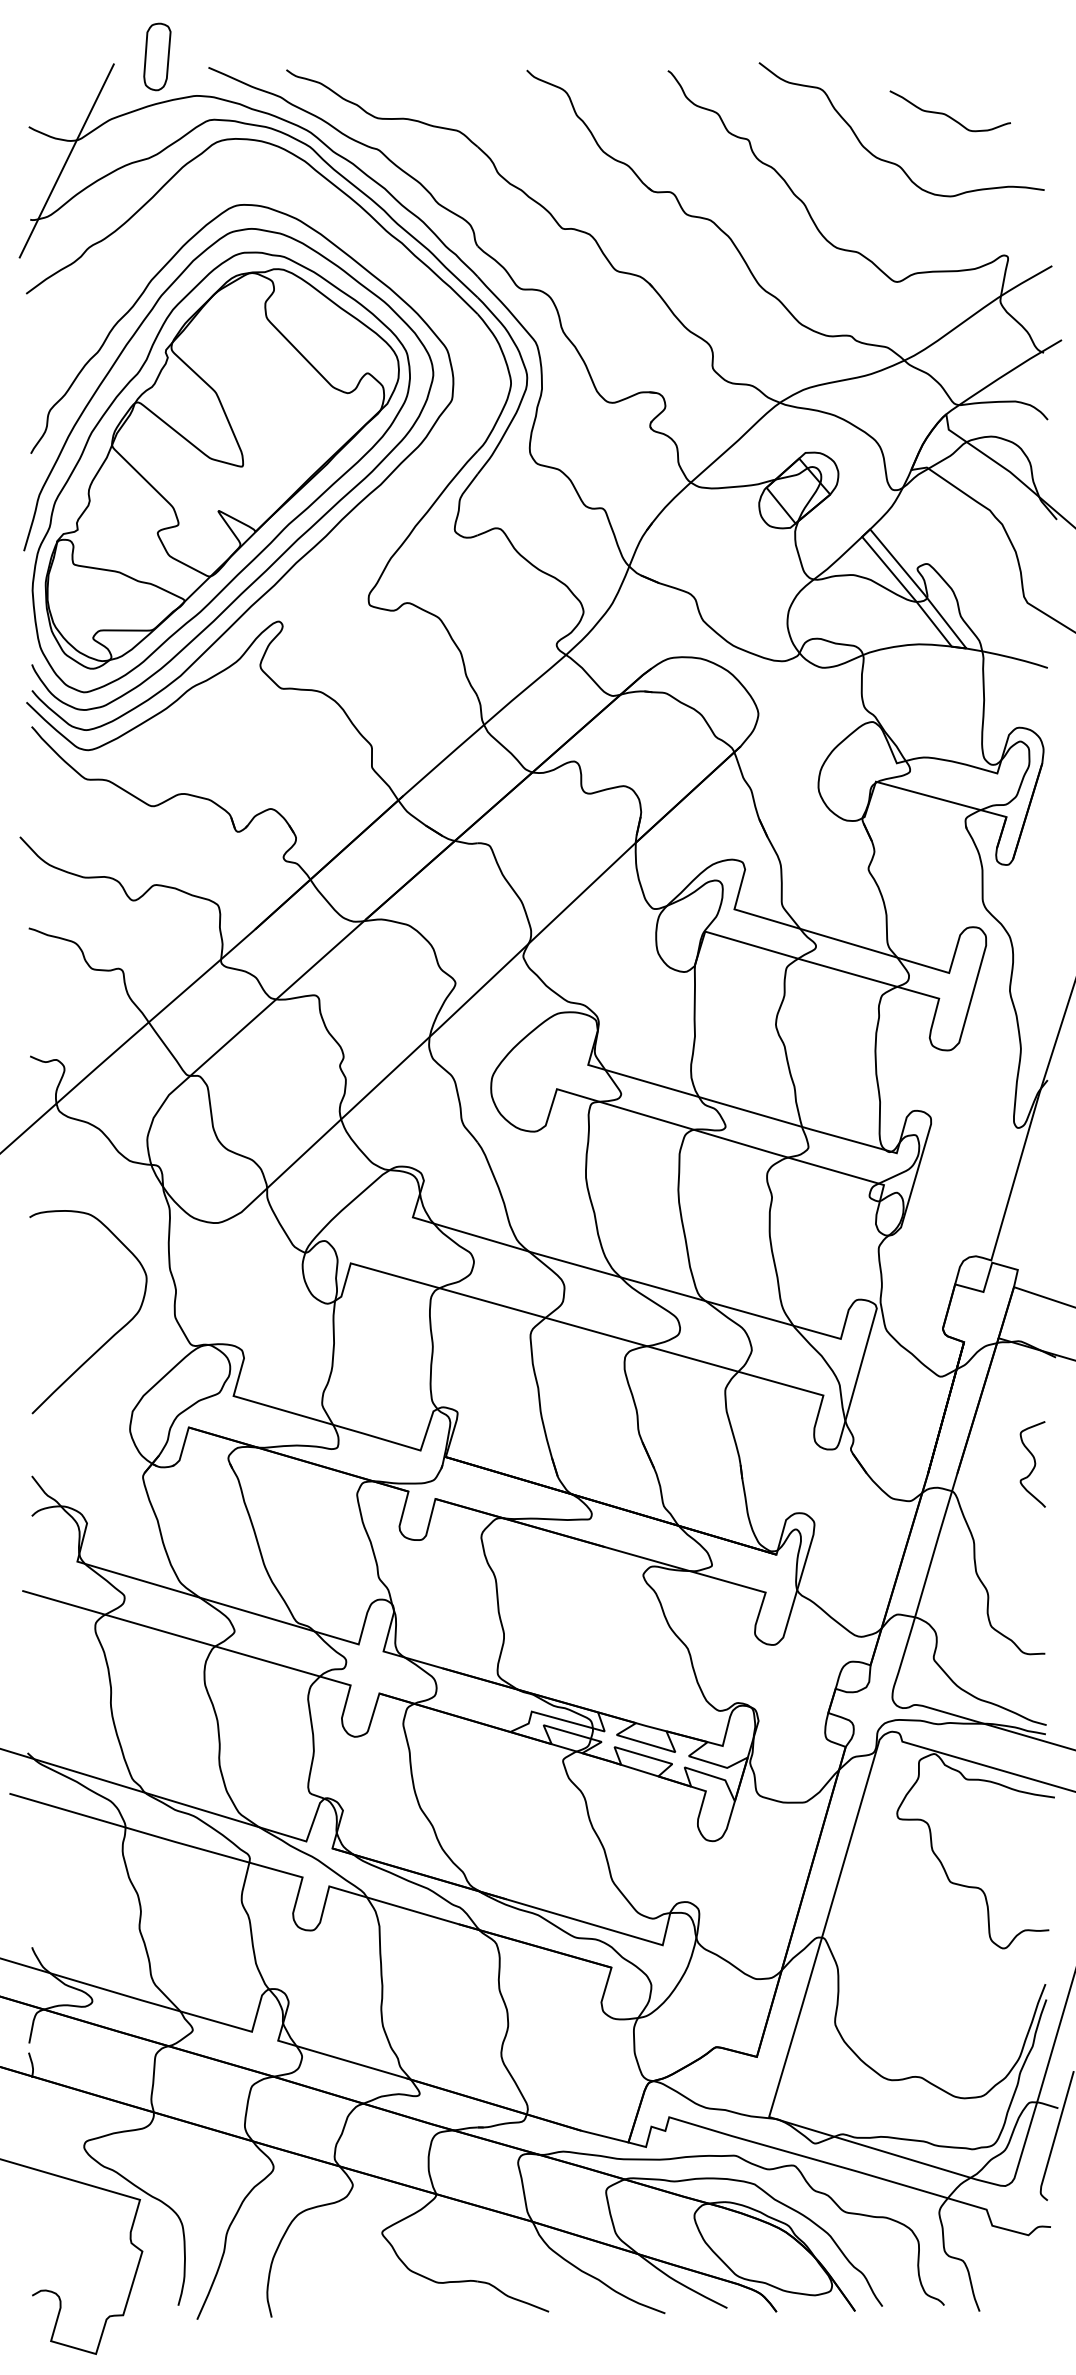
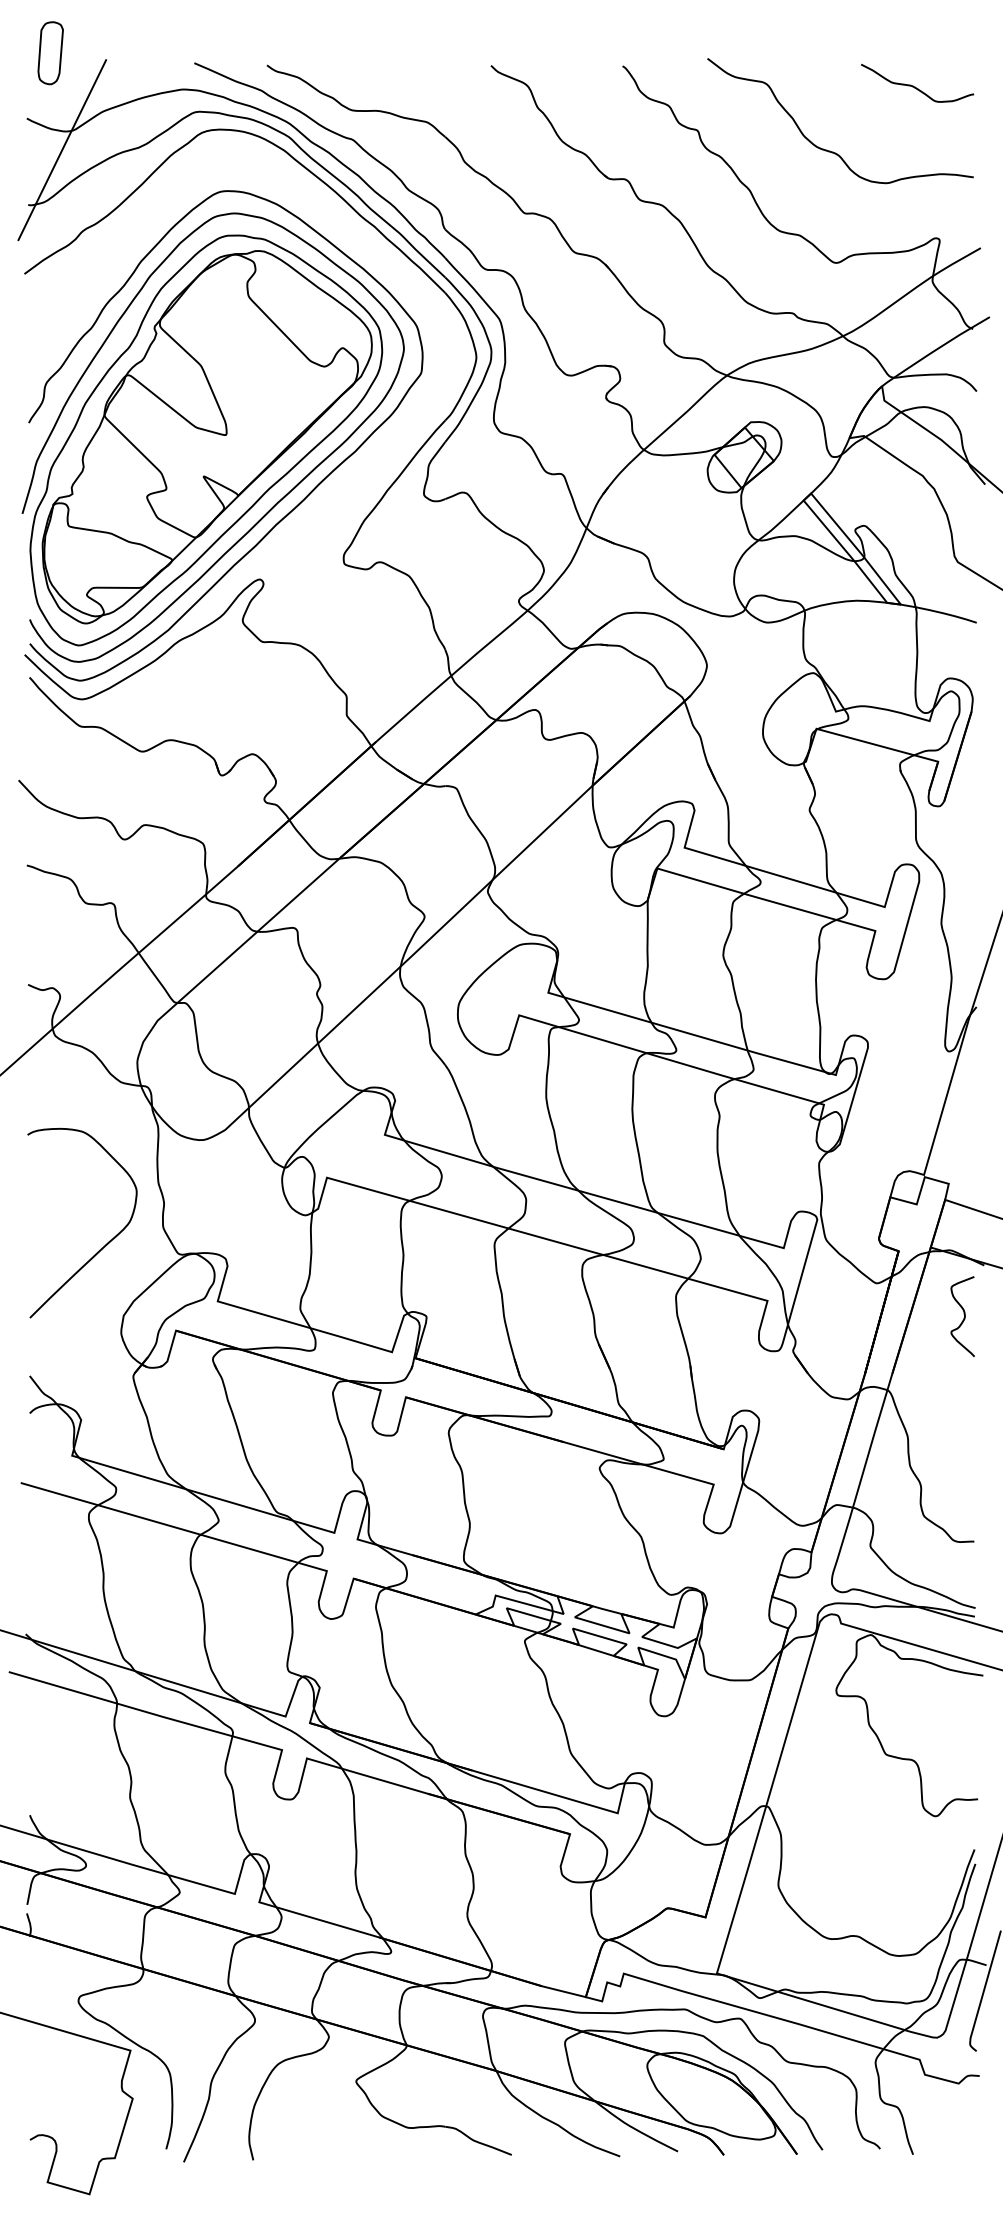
part: (157, 56) -> (50, 52), moved
curve: (947, 114) -> (914, 86), moved
curve: (1034, 1464) -> (964, 1316), moved

